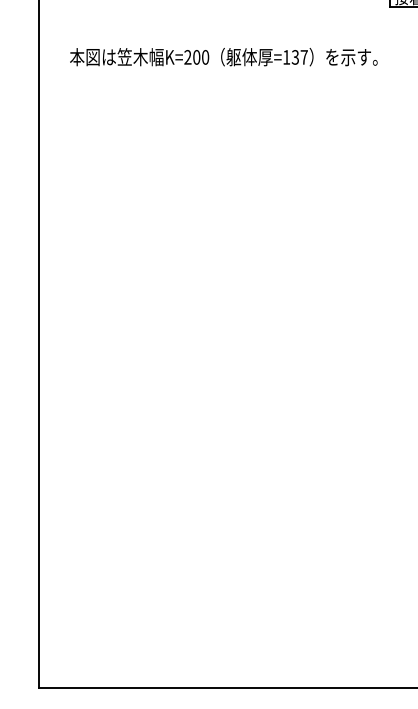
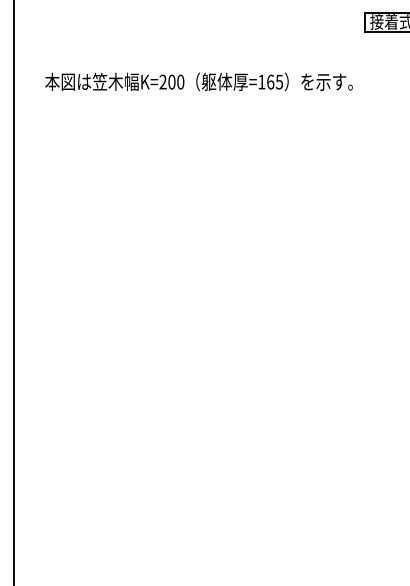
text: (299, 57) -> (274, 82), =137 -> =165

